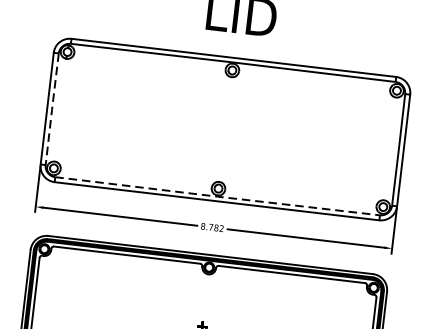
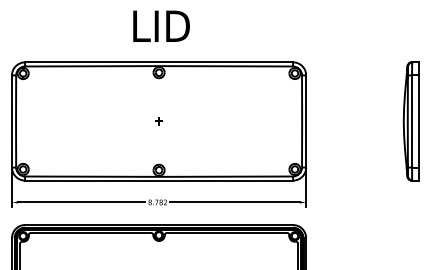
line: (52, 109) -> (16, 121), dashed -> solid
part: (224, 129) -> (158, 121), added
line: (218, 196) -> (159, 176), dashed -> solid

